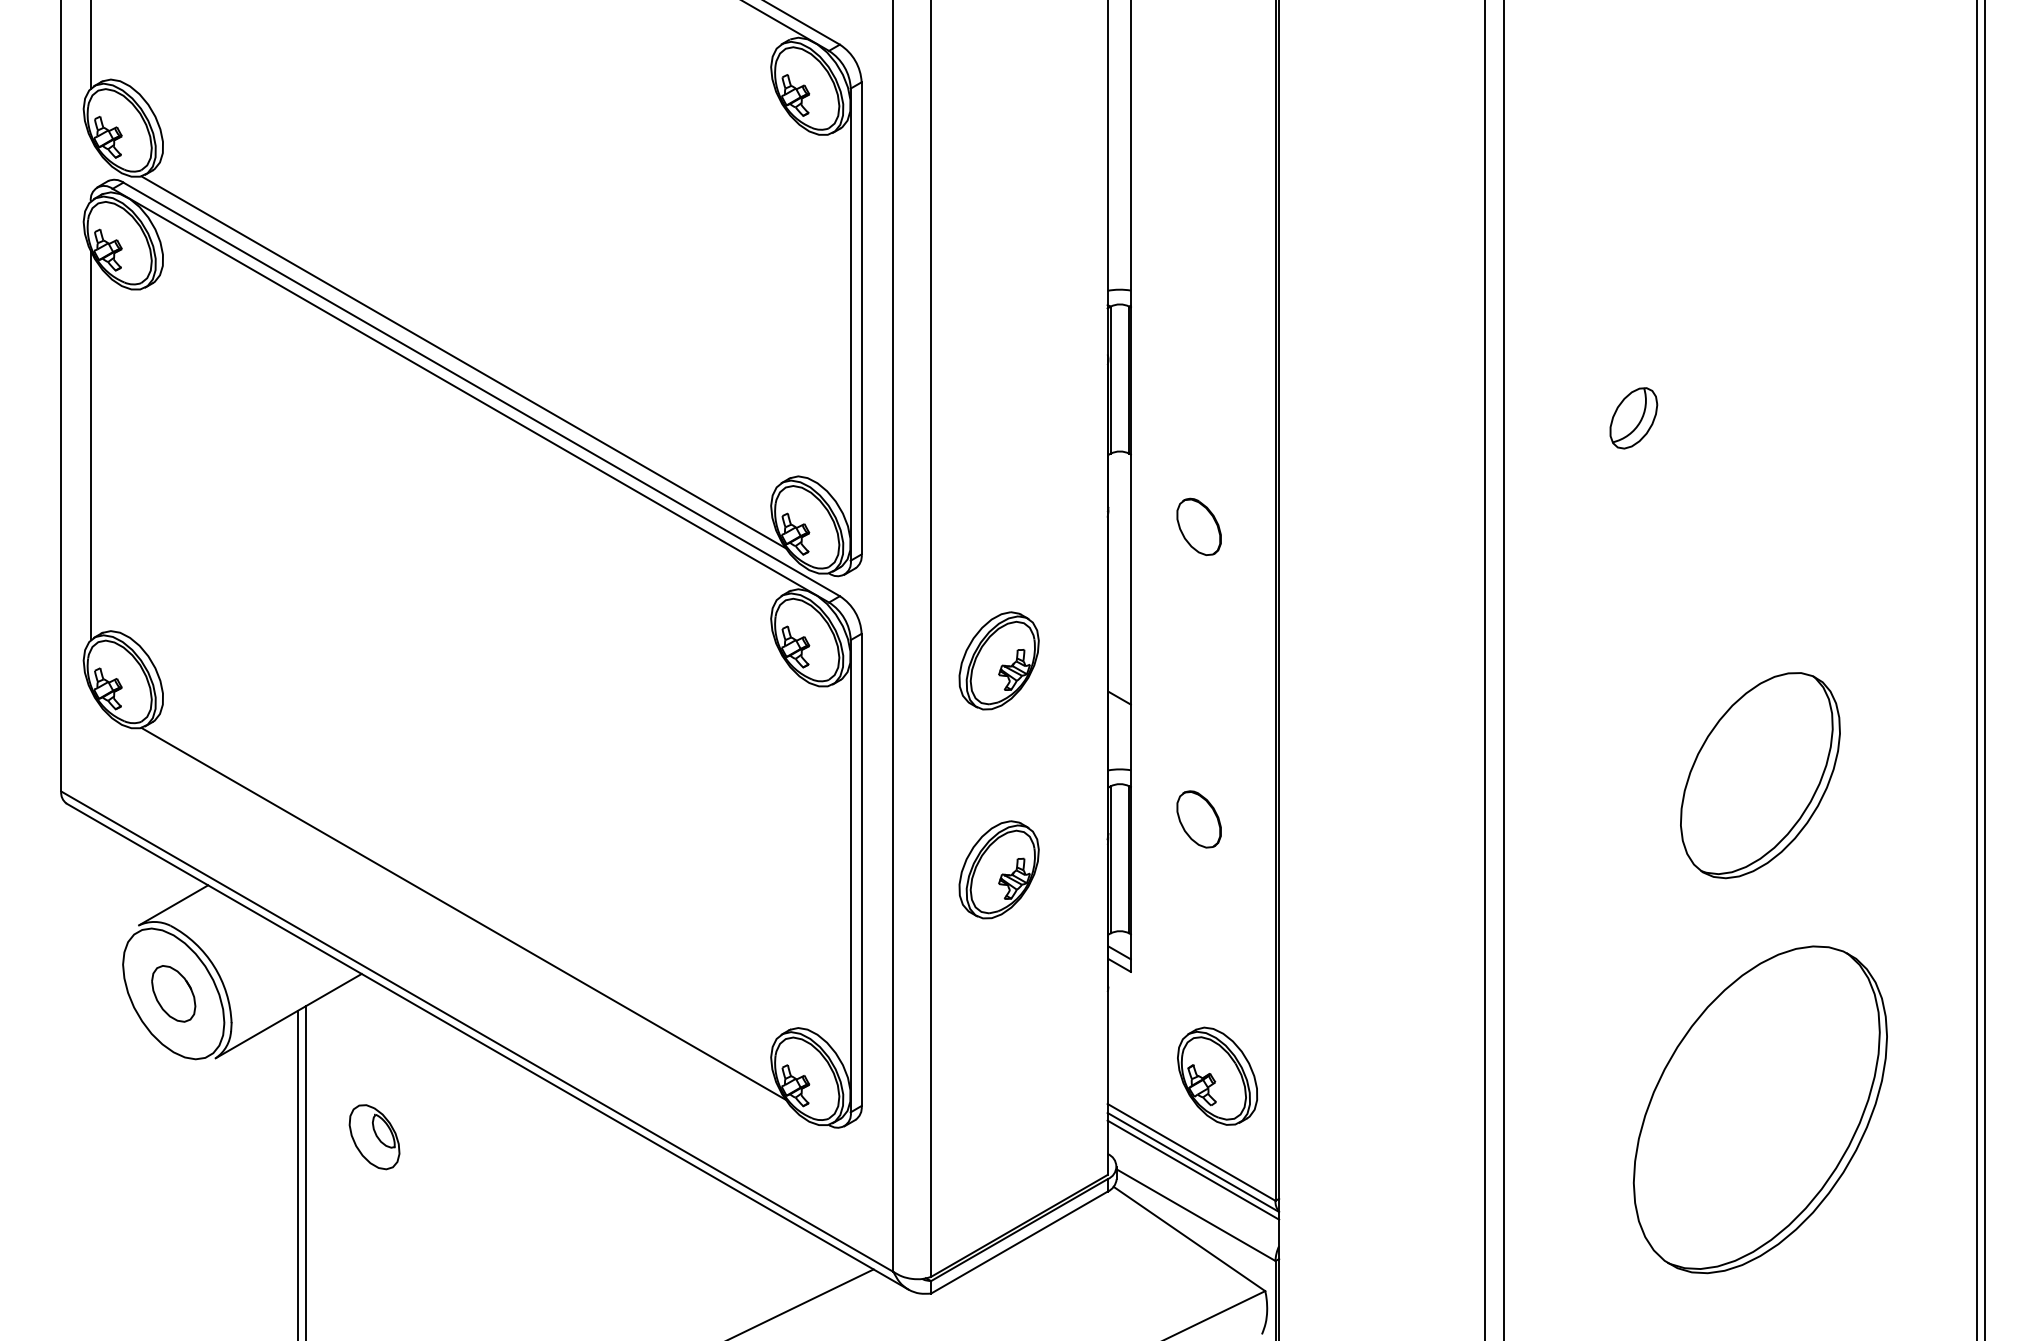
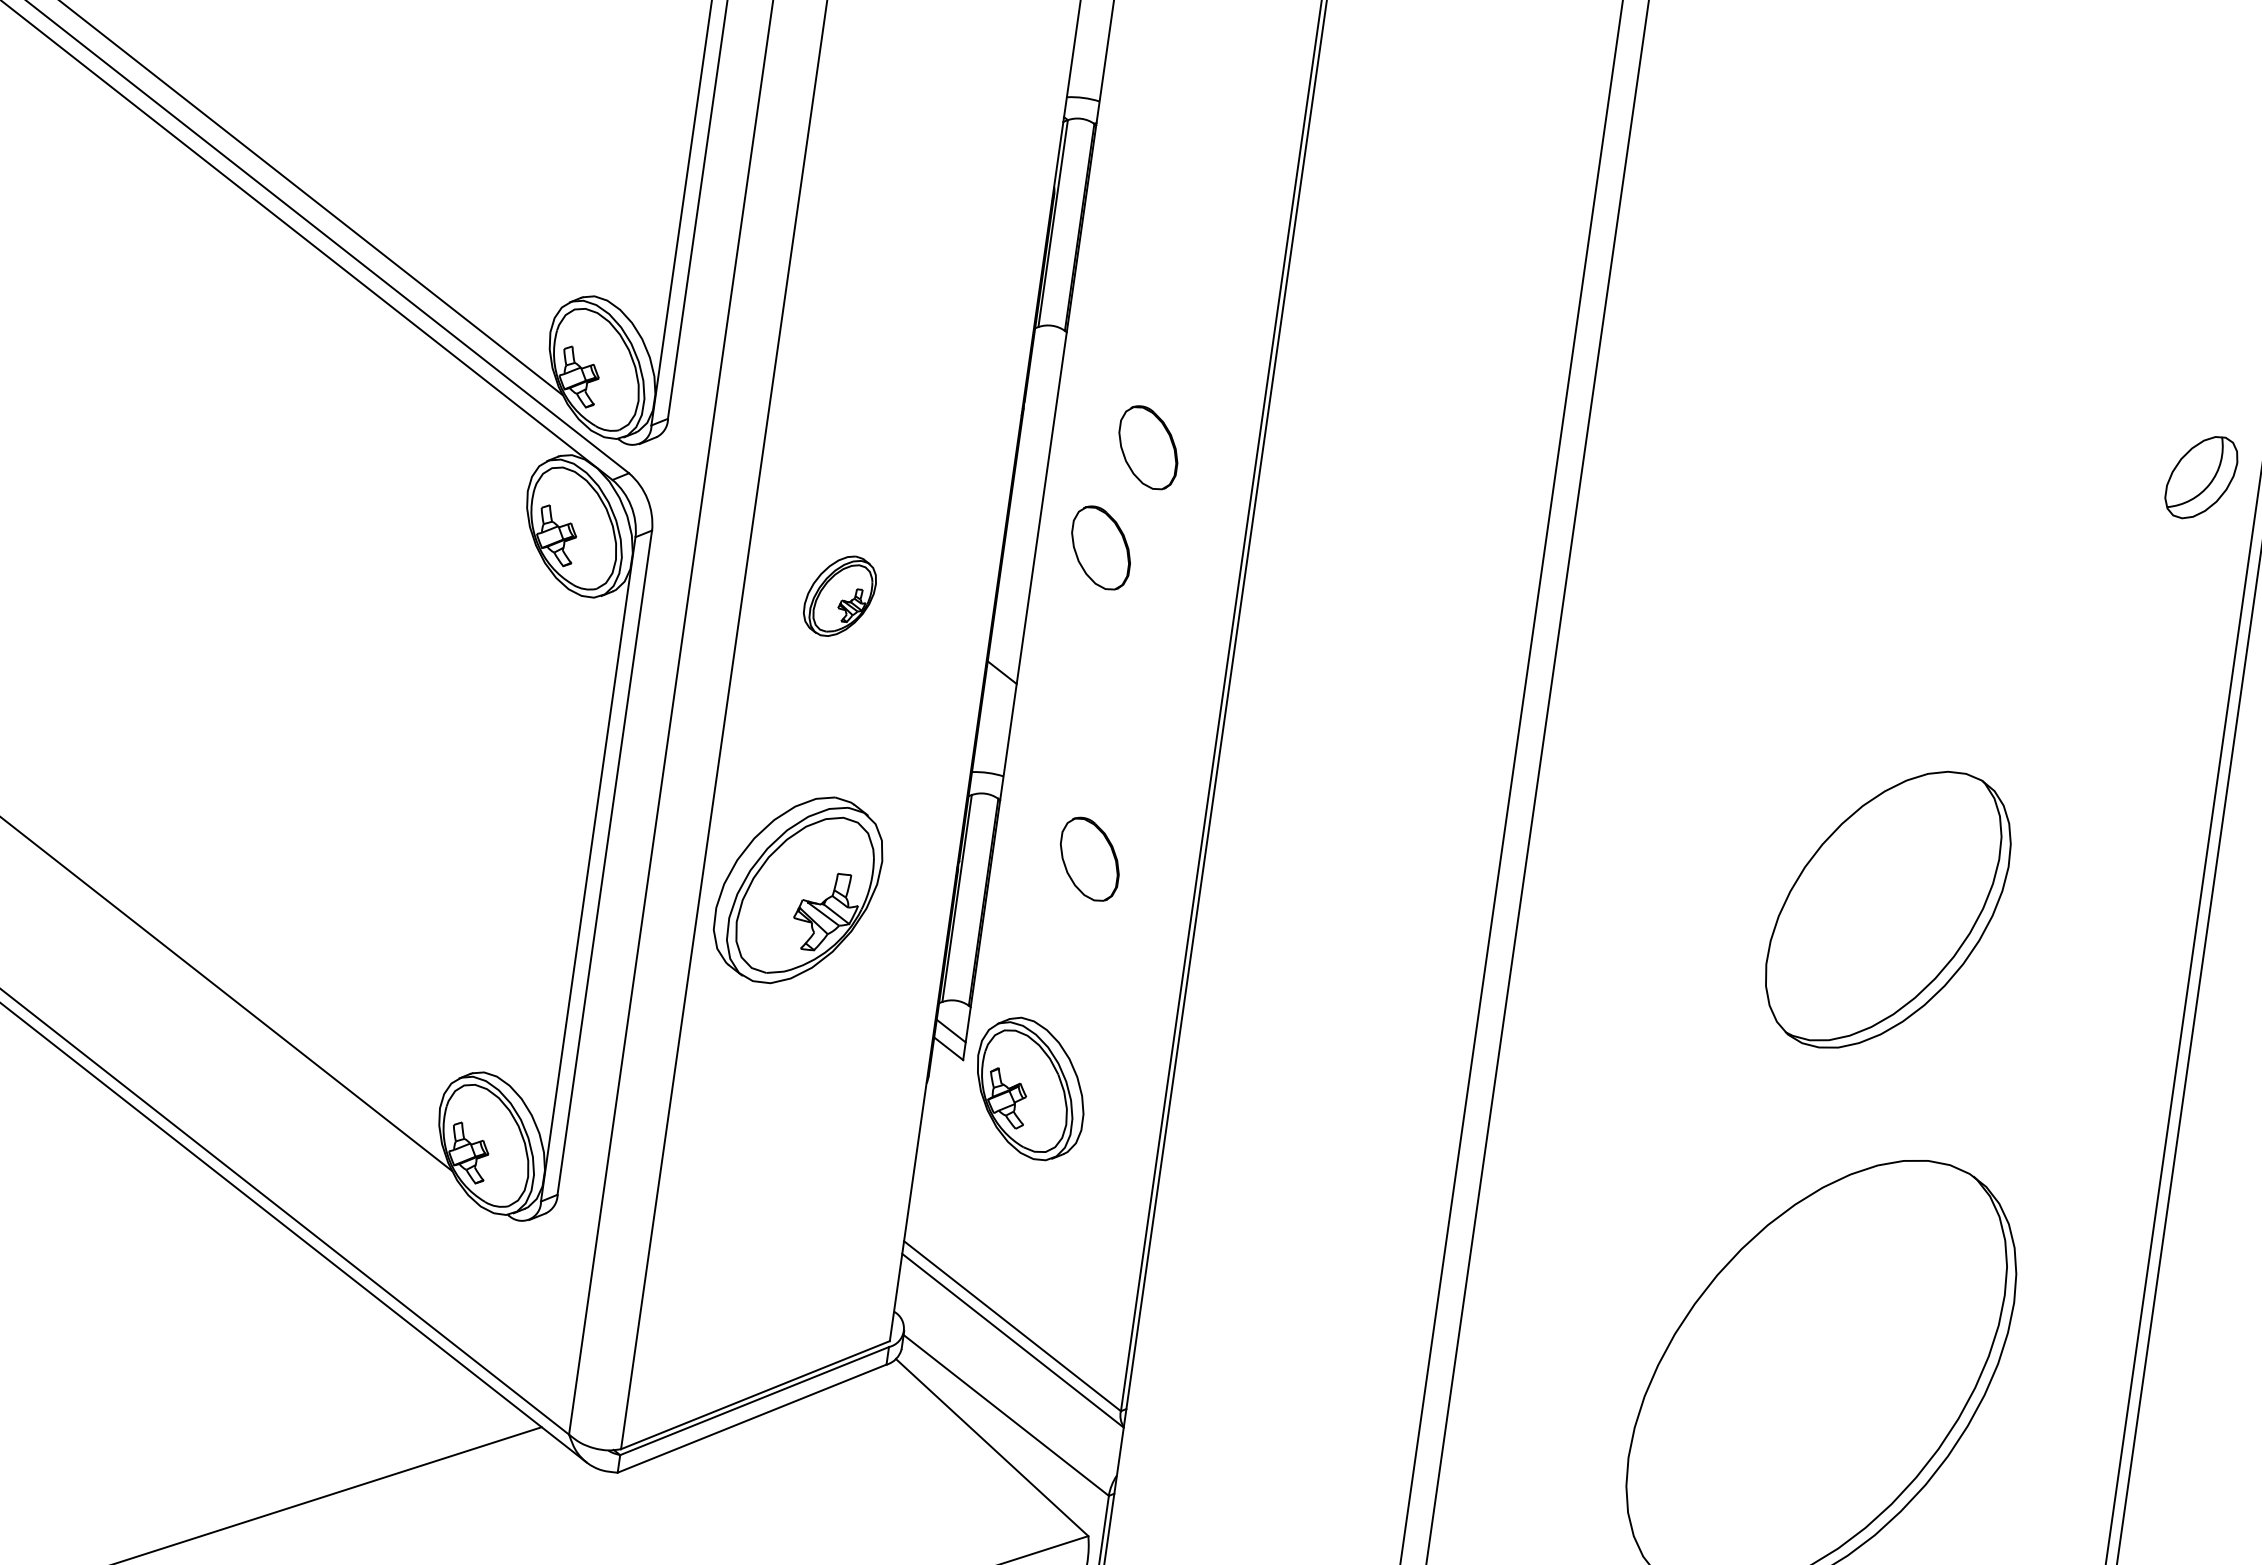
part: (1633, 418) -> (2201, 477), moved
part: (1175, 601) -> (1100, 547), added
part: (998, 660) -> (839, 595), size x0.6
part: (998, 869) -> (797, 889), size x1.4
part: (1217, 1075) -> (1030, 1087), moved
line: (1193, 1169) -> (1011, 1350), removed

